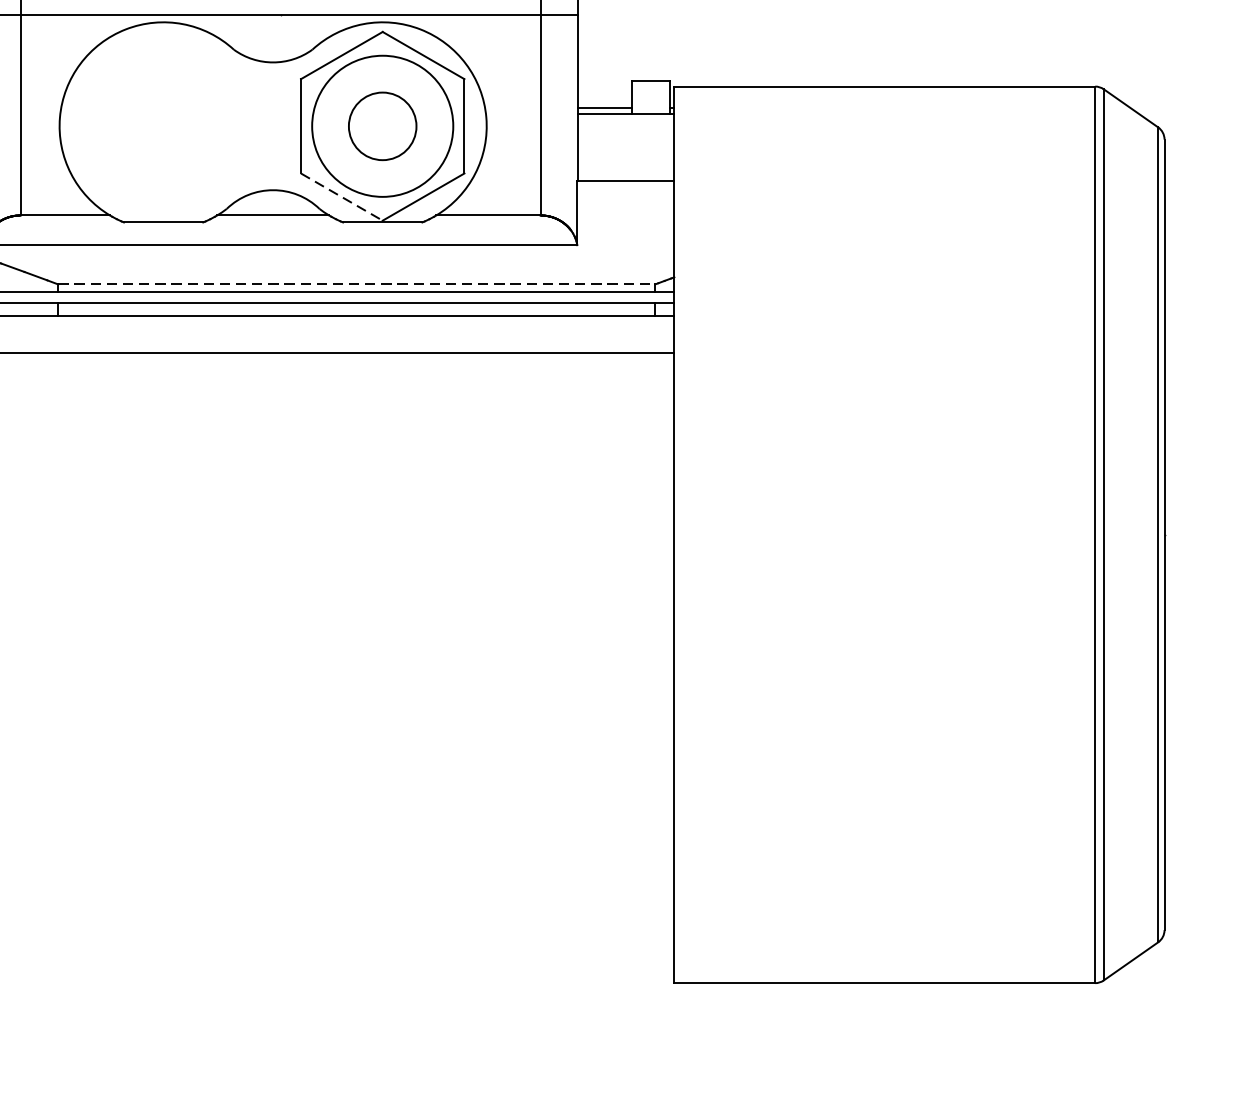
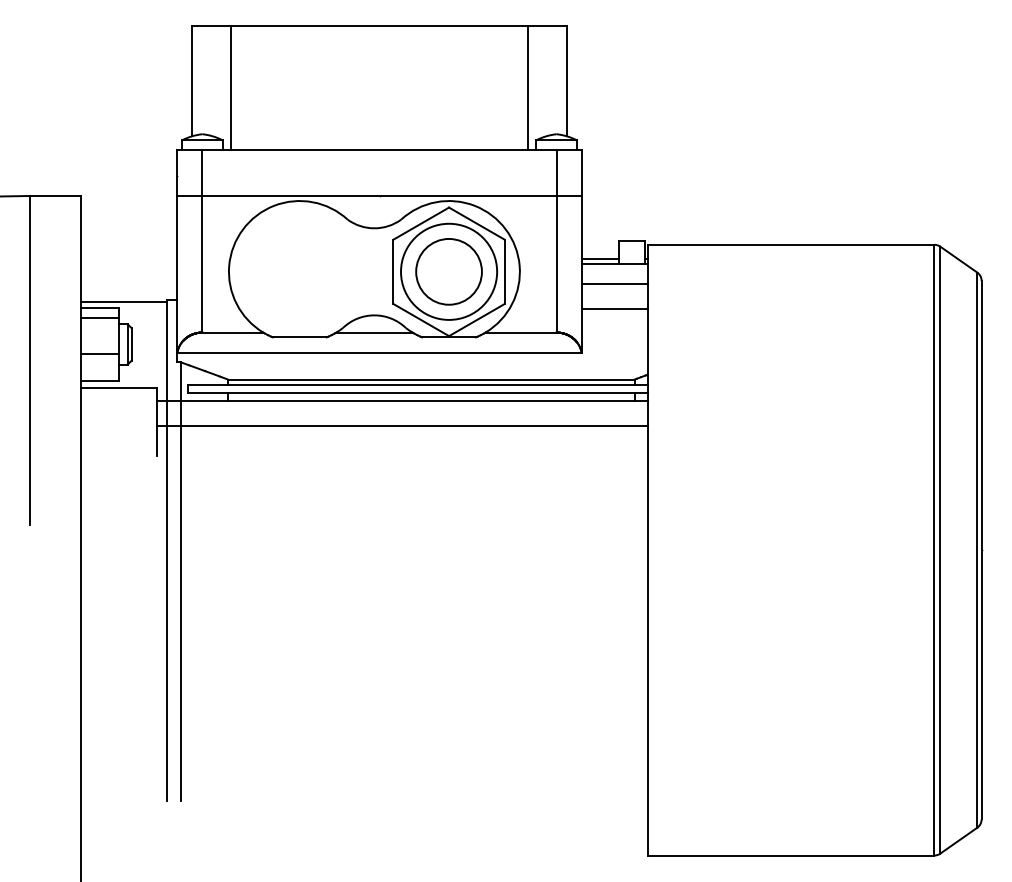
circle: (381, 125) -> (448, 271), size x1.43
line: (625, 144) -> (614, 284), added
line: (342, 197) -> (421, 320), dashed -> solid
line: (356, 284) -> (431, 379), dashed -> solid

